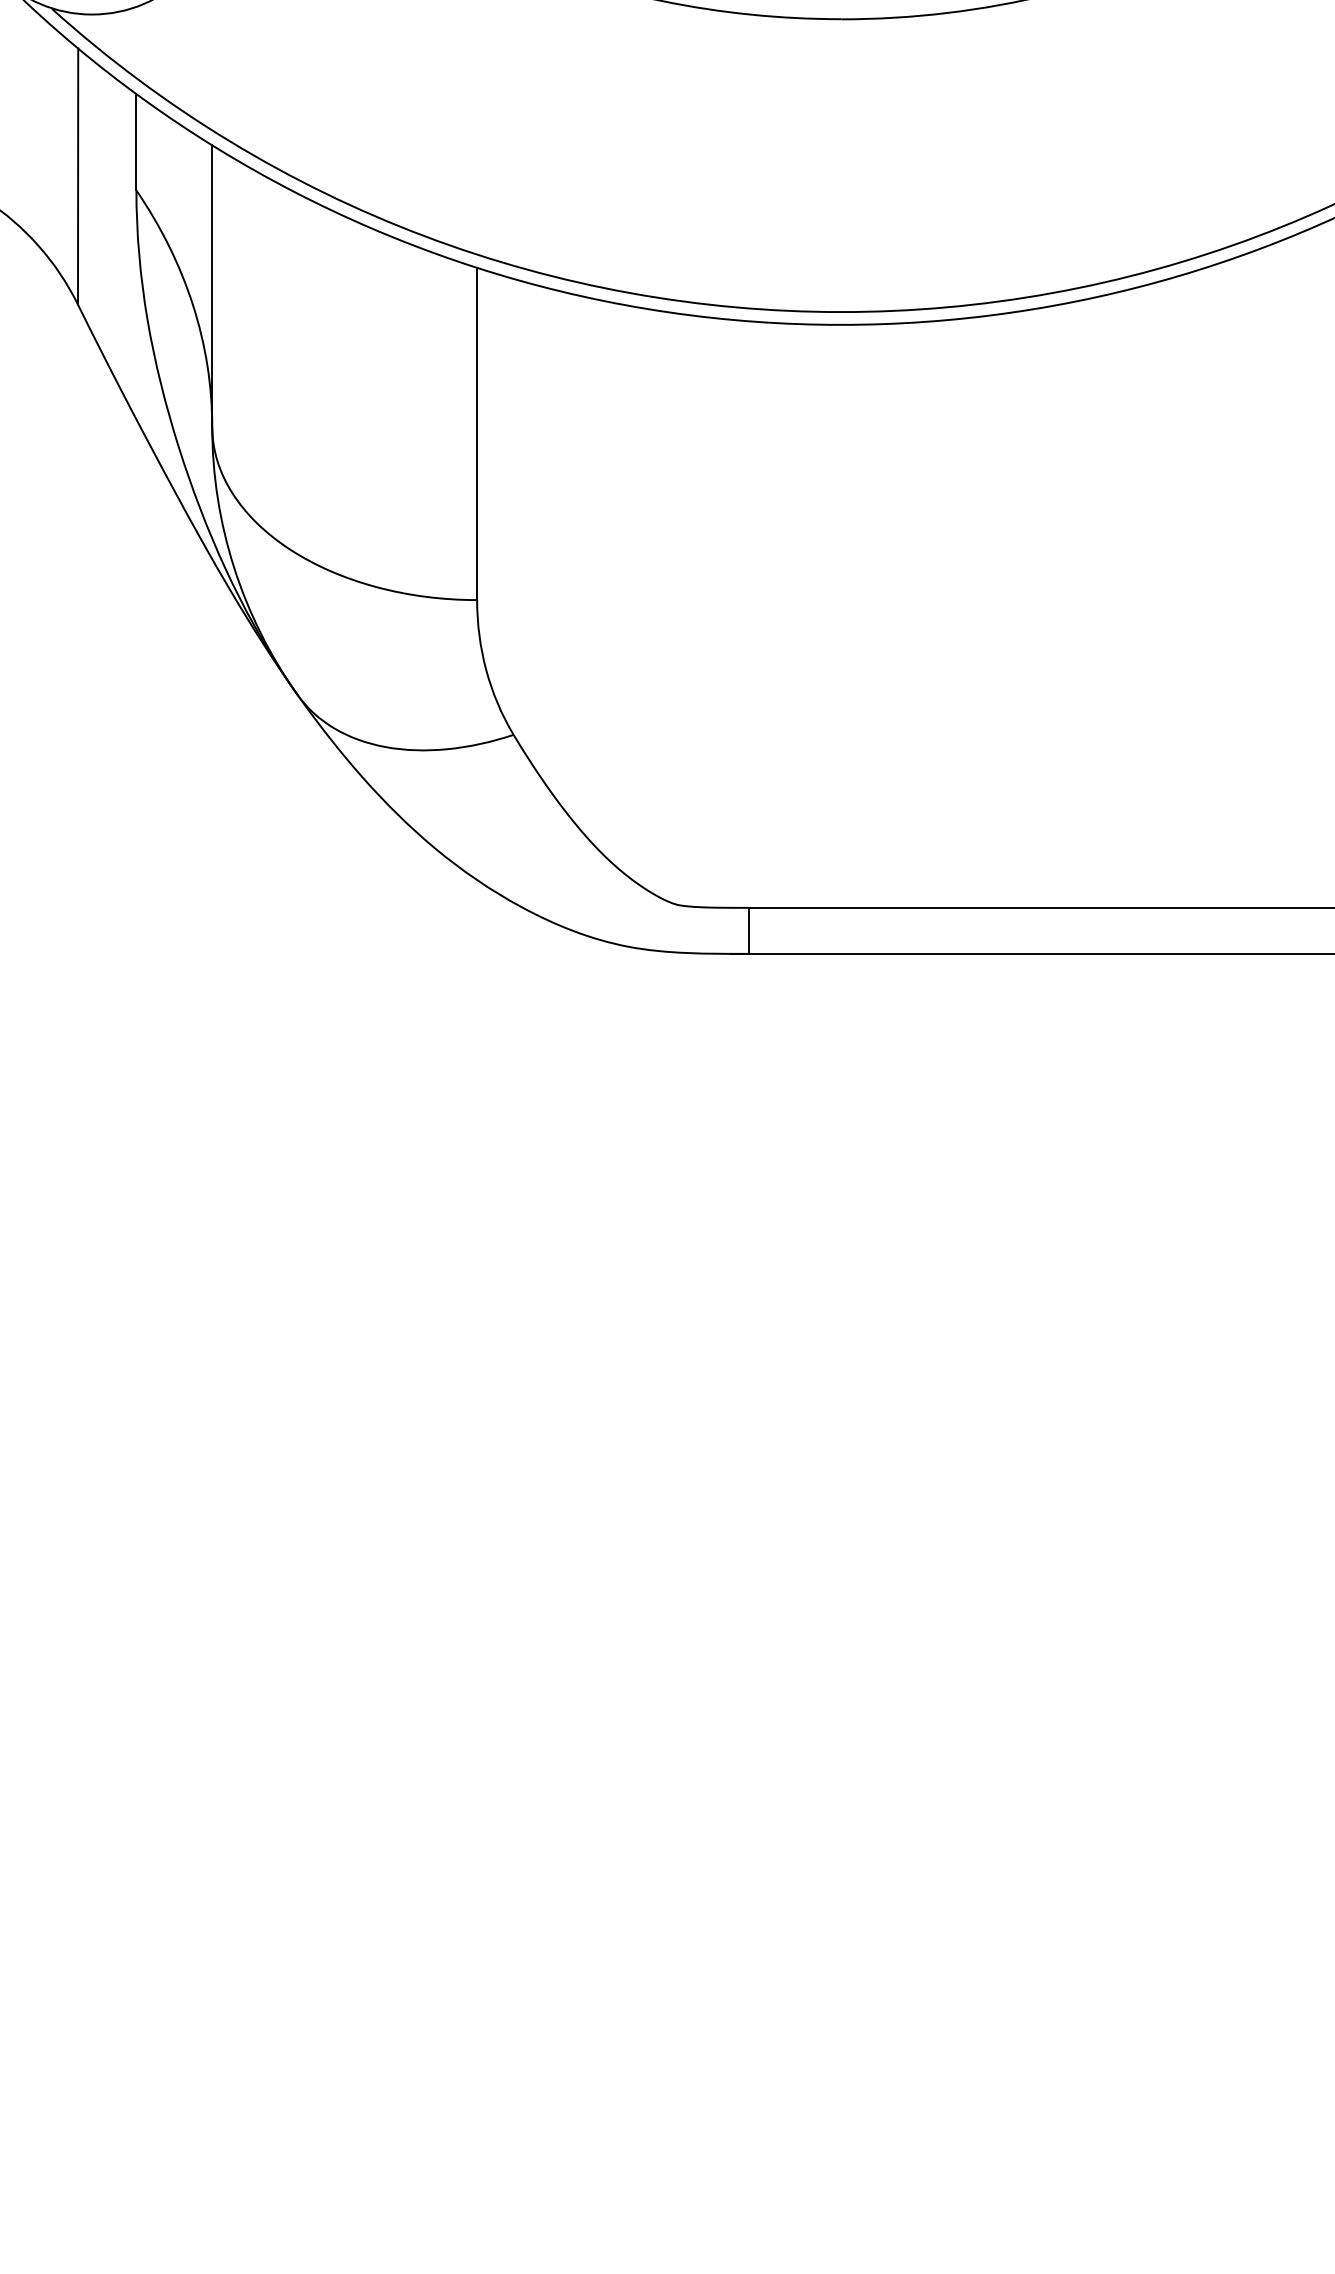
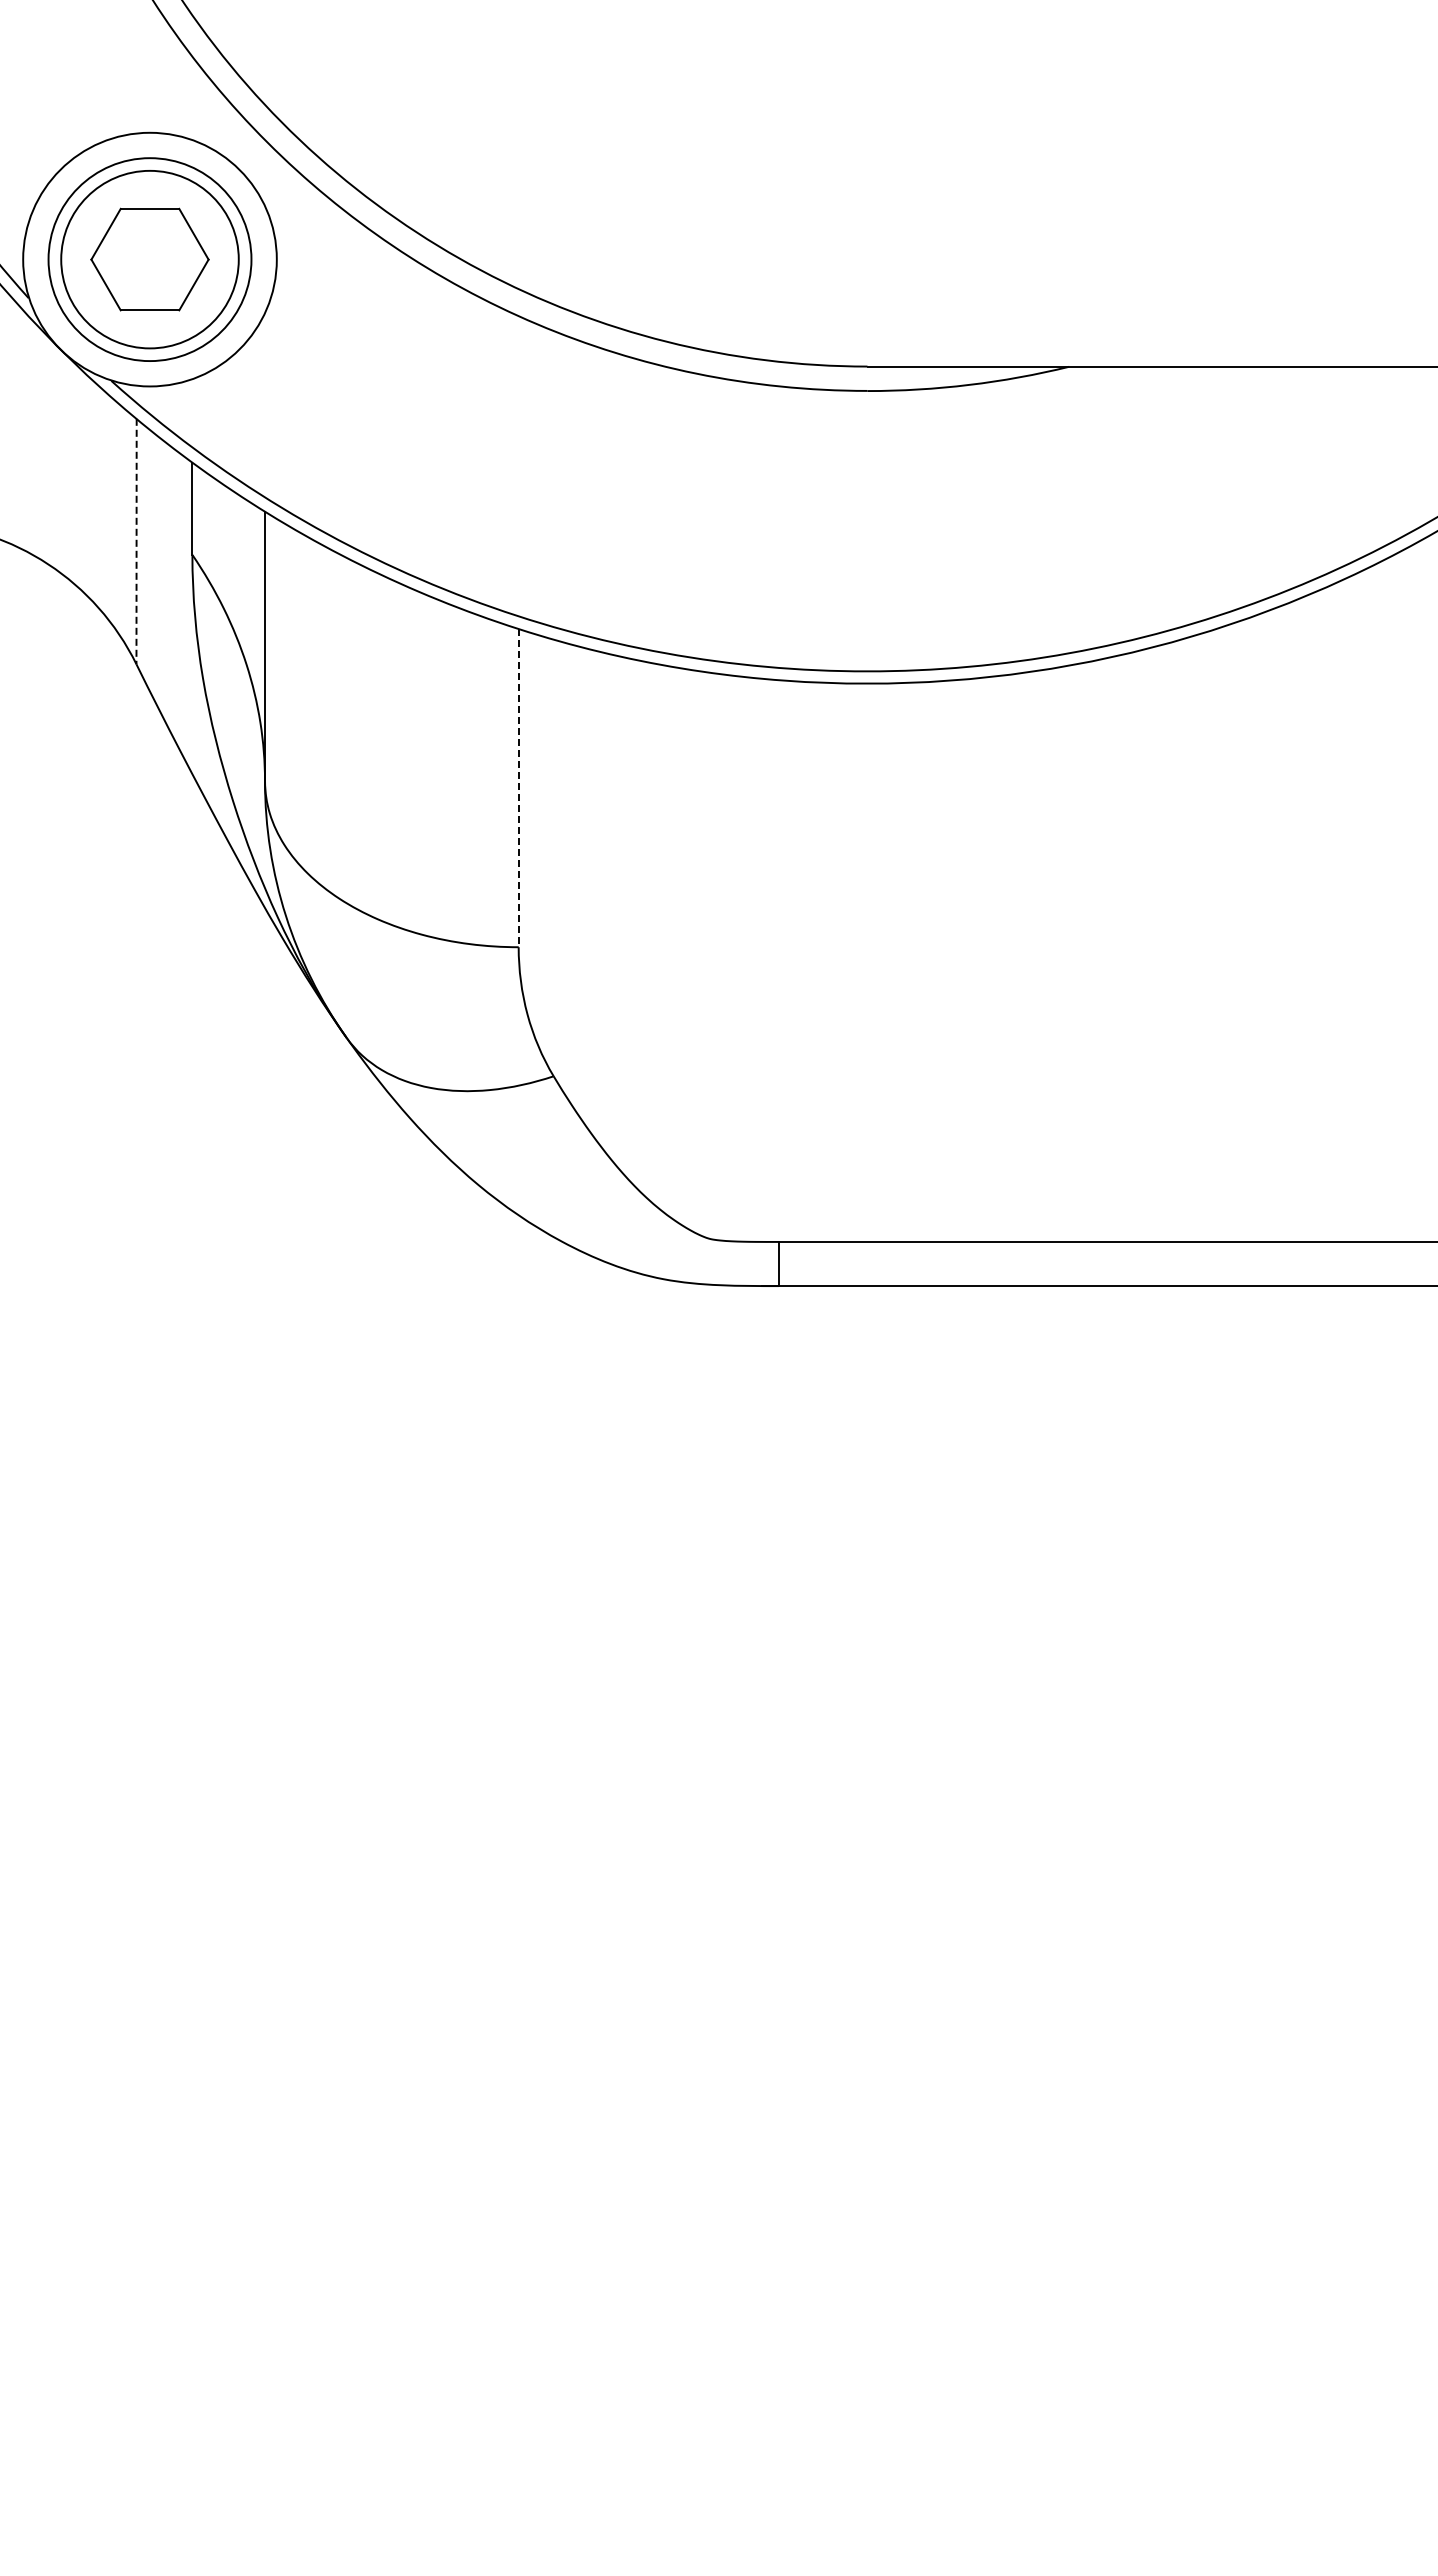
line: (78, 176) -> (136, 541), solid -> dashed
line: (476, 434) -> (518, 788), solid -> dashed

